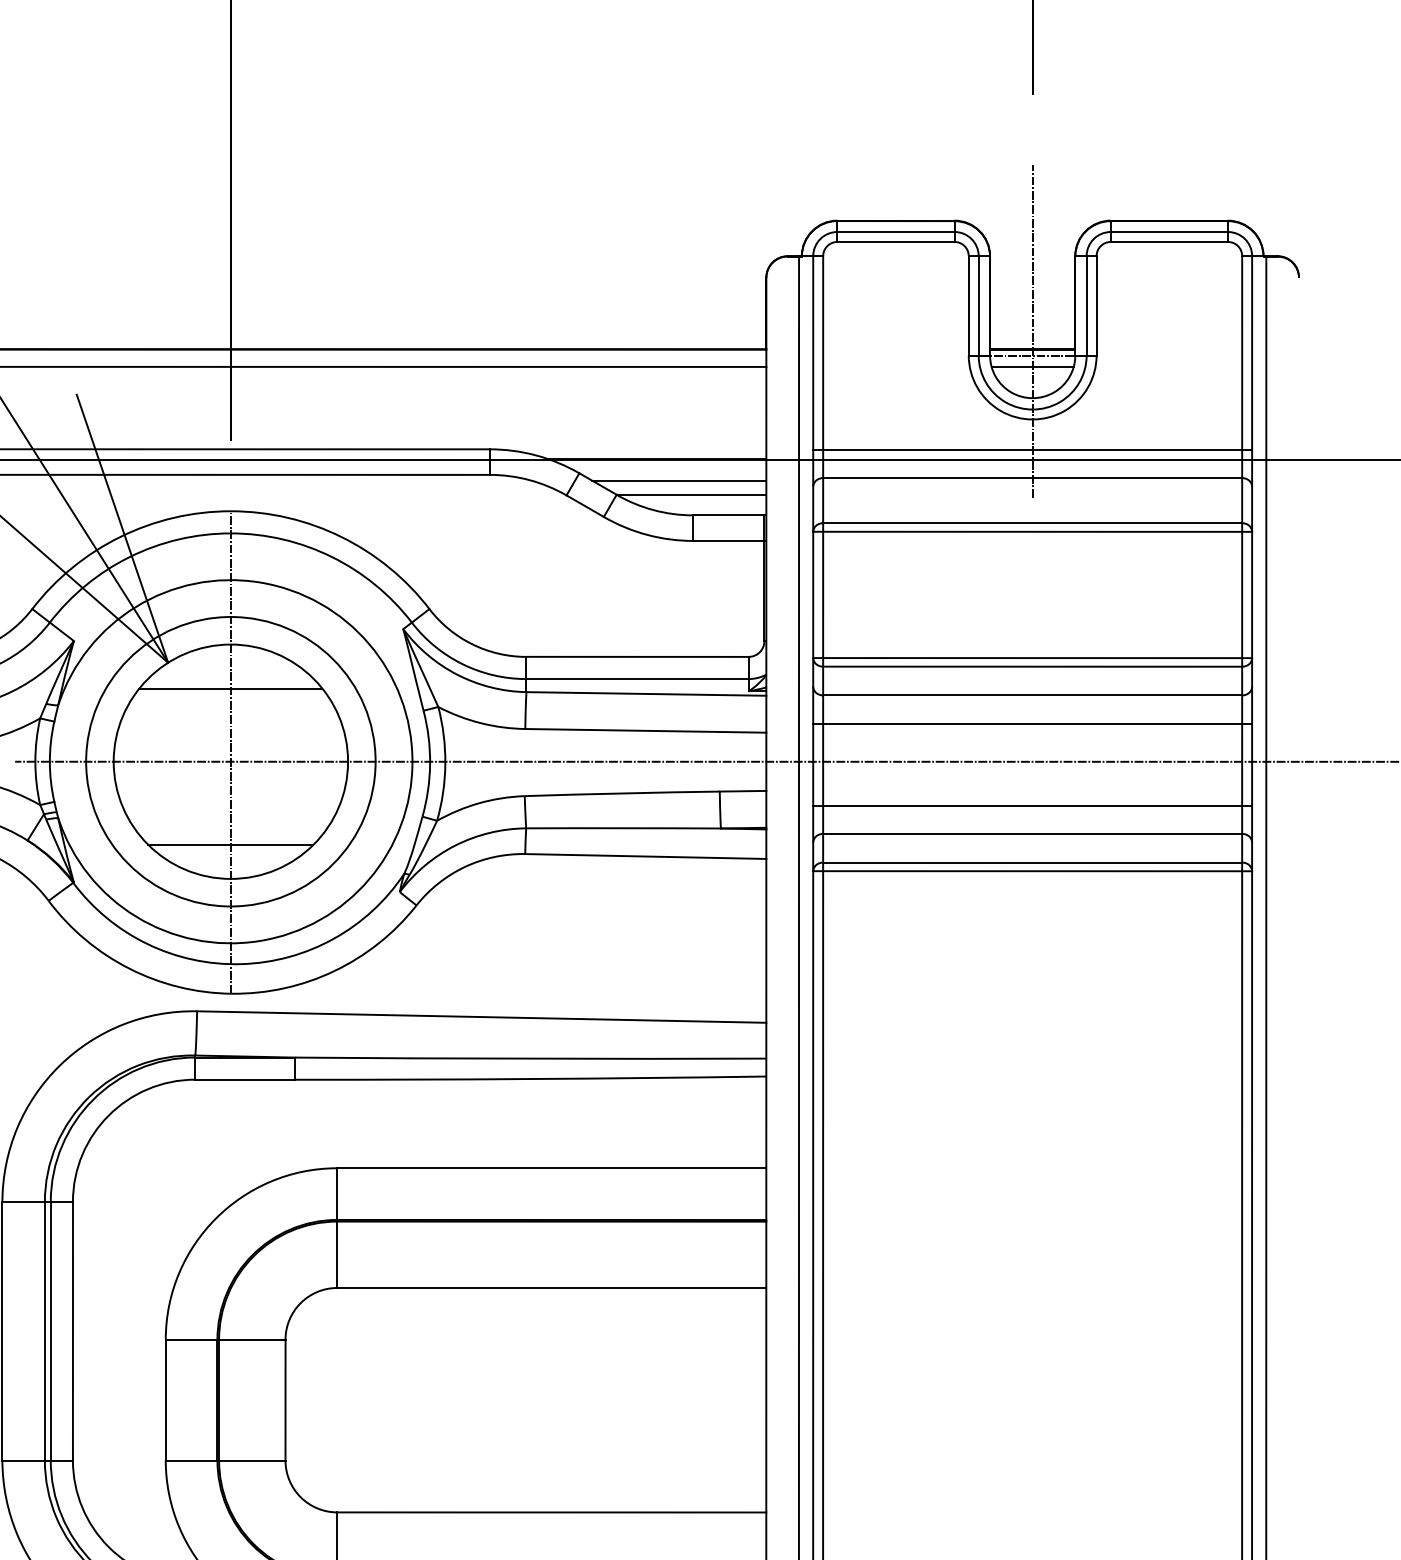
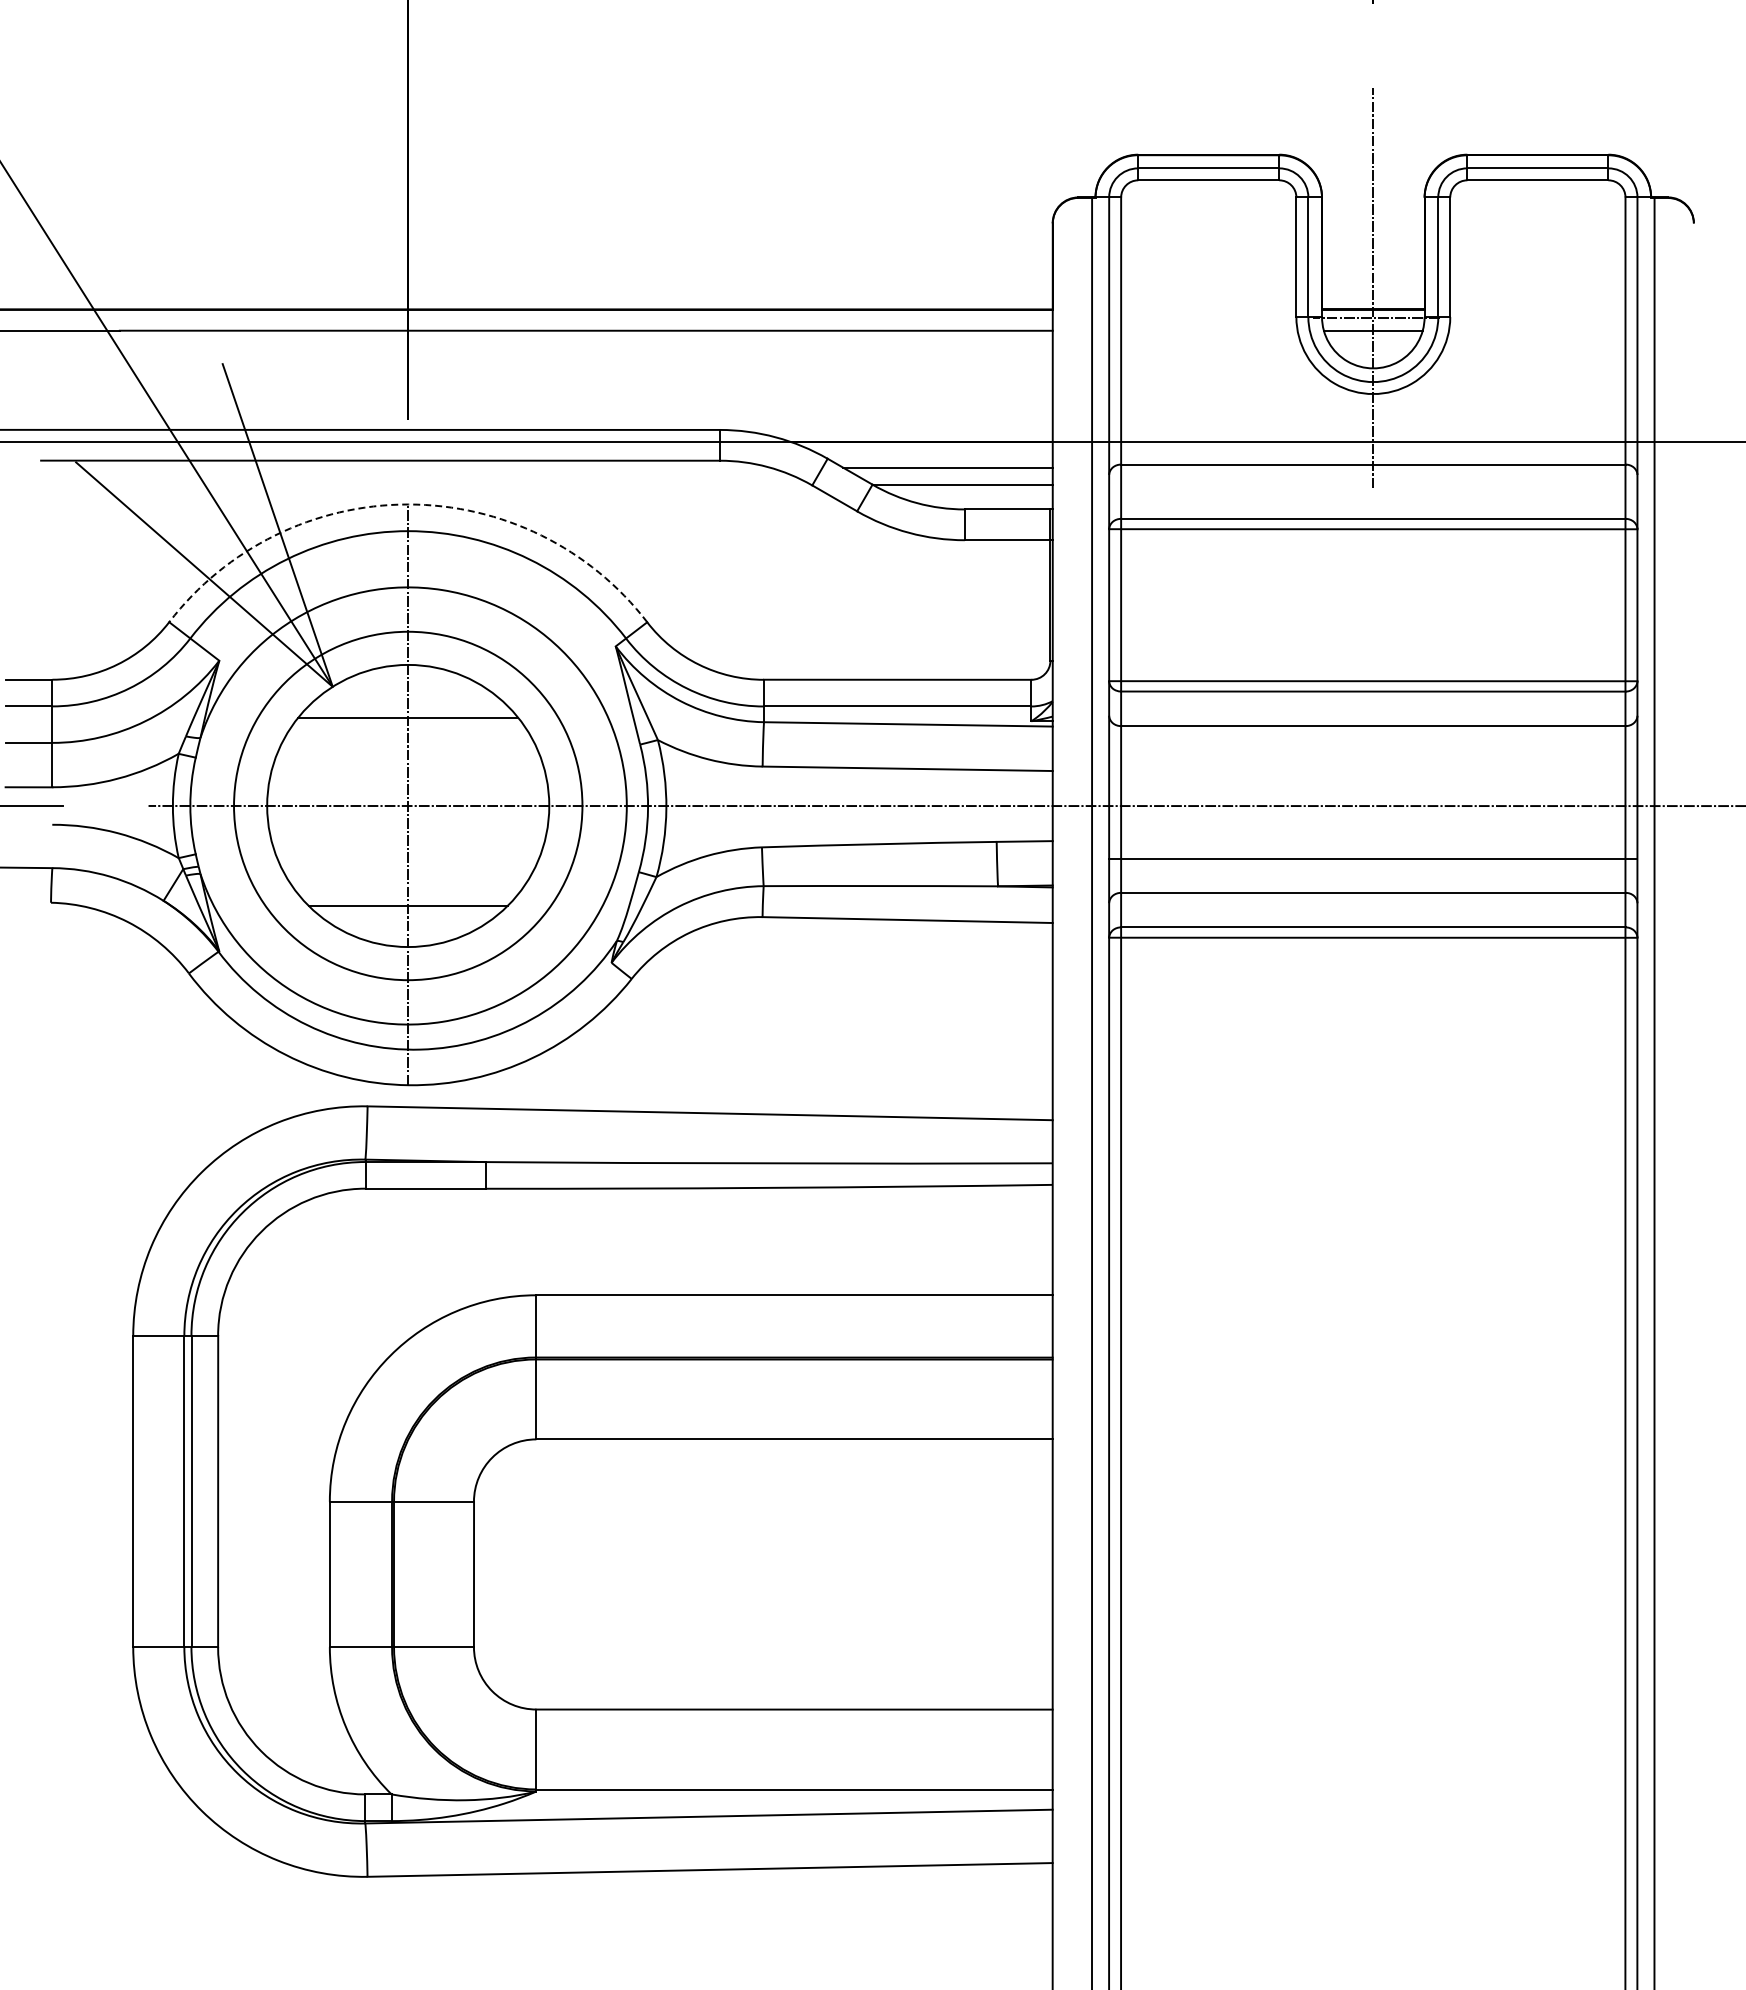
line: (1032, 449) -> (1373, 430), removed
arc: (231, 511) -> (408, 504), solid -> dashed
line: (1032, 723) -> (1373, 760), removed

